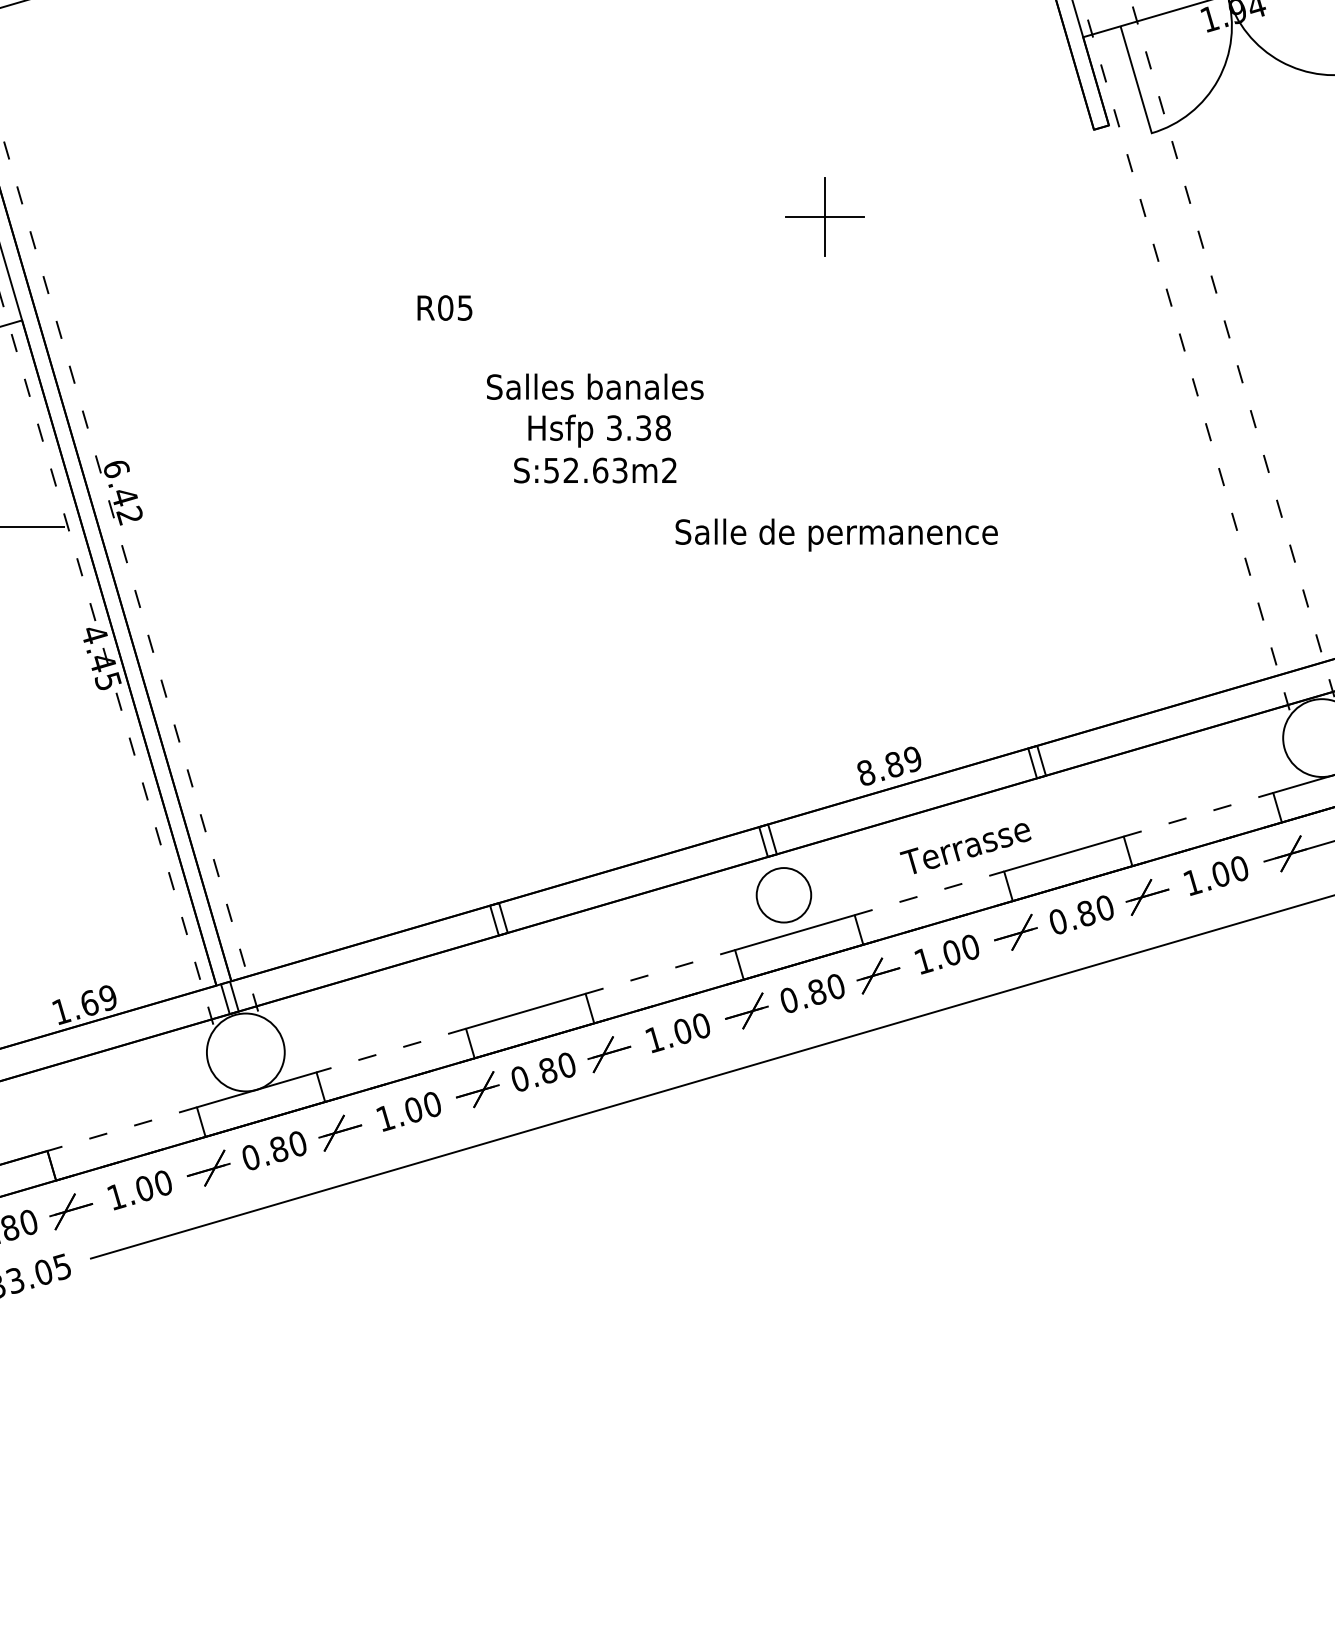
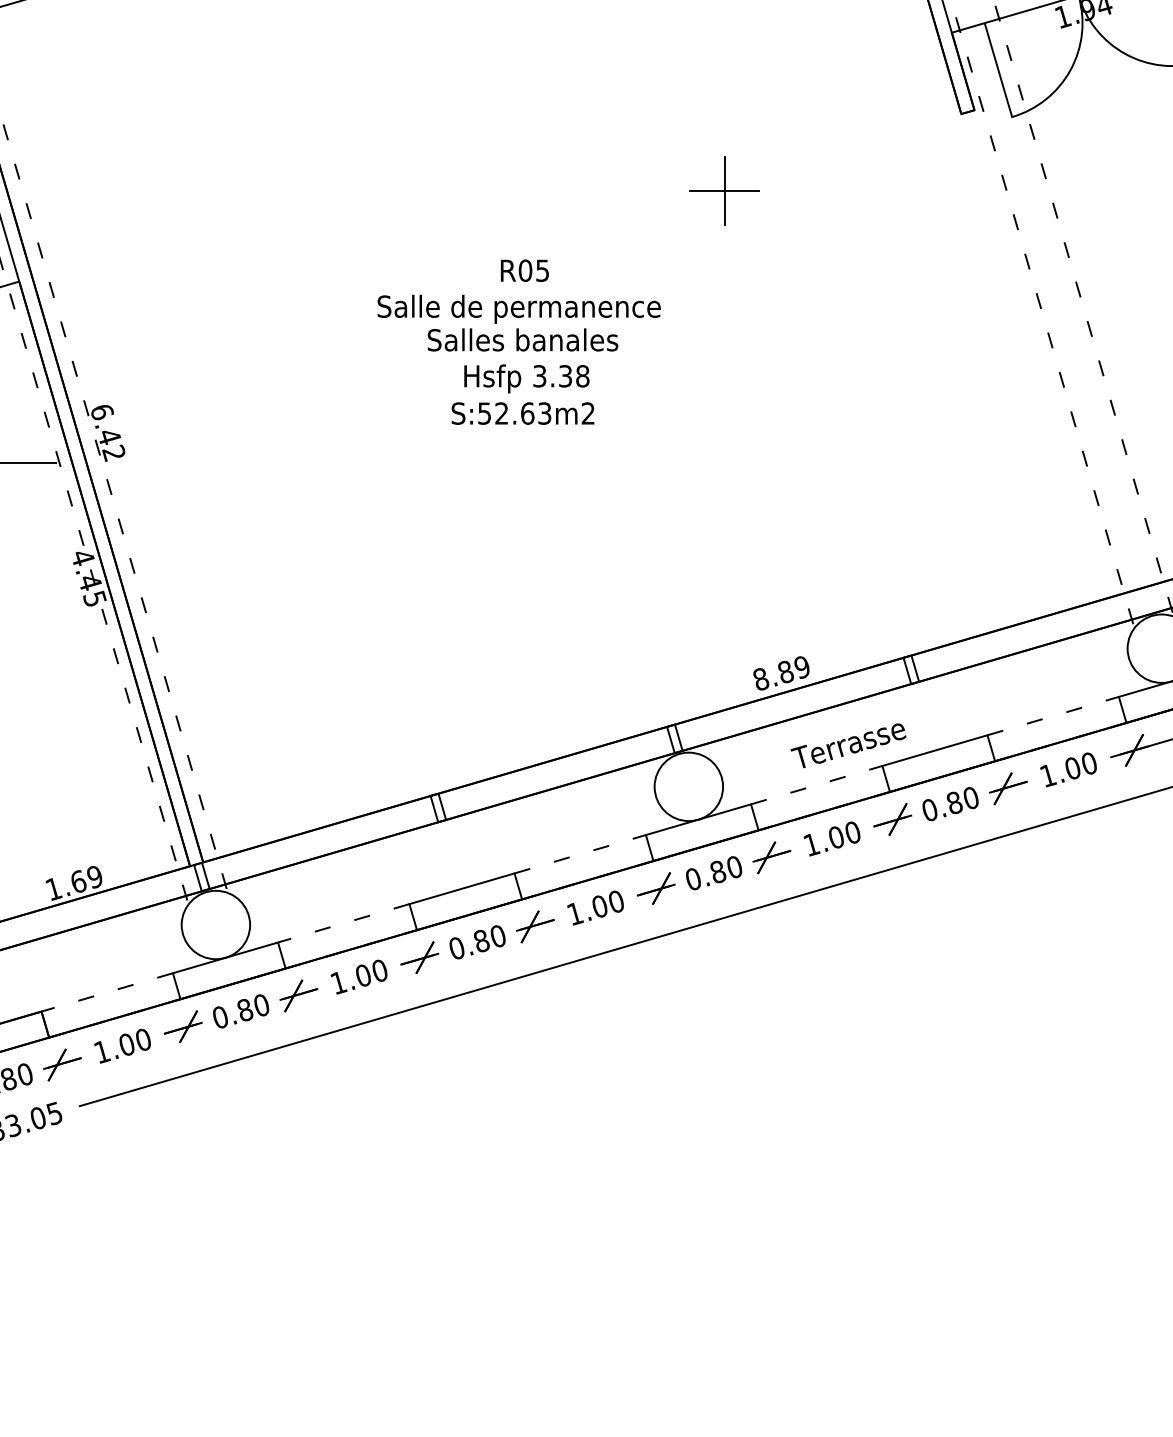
text: (444, 307) -> (524, 270), moved
text: (835, 534) -> (518, 308), moved
circle: (783, 894) -> (688, 786), size x1.43

